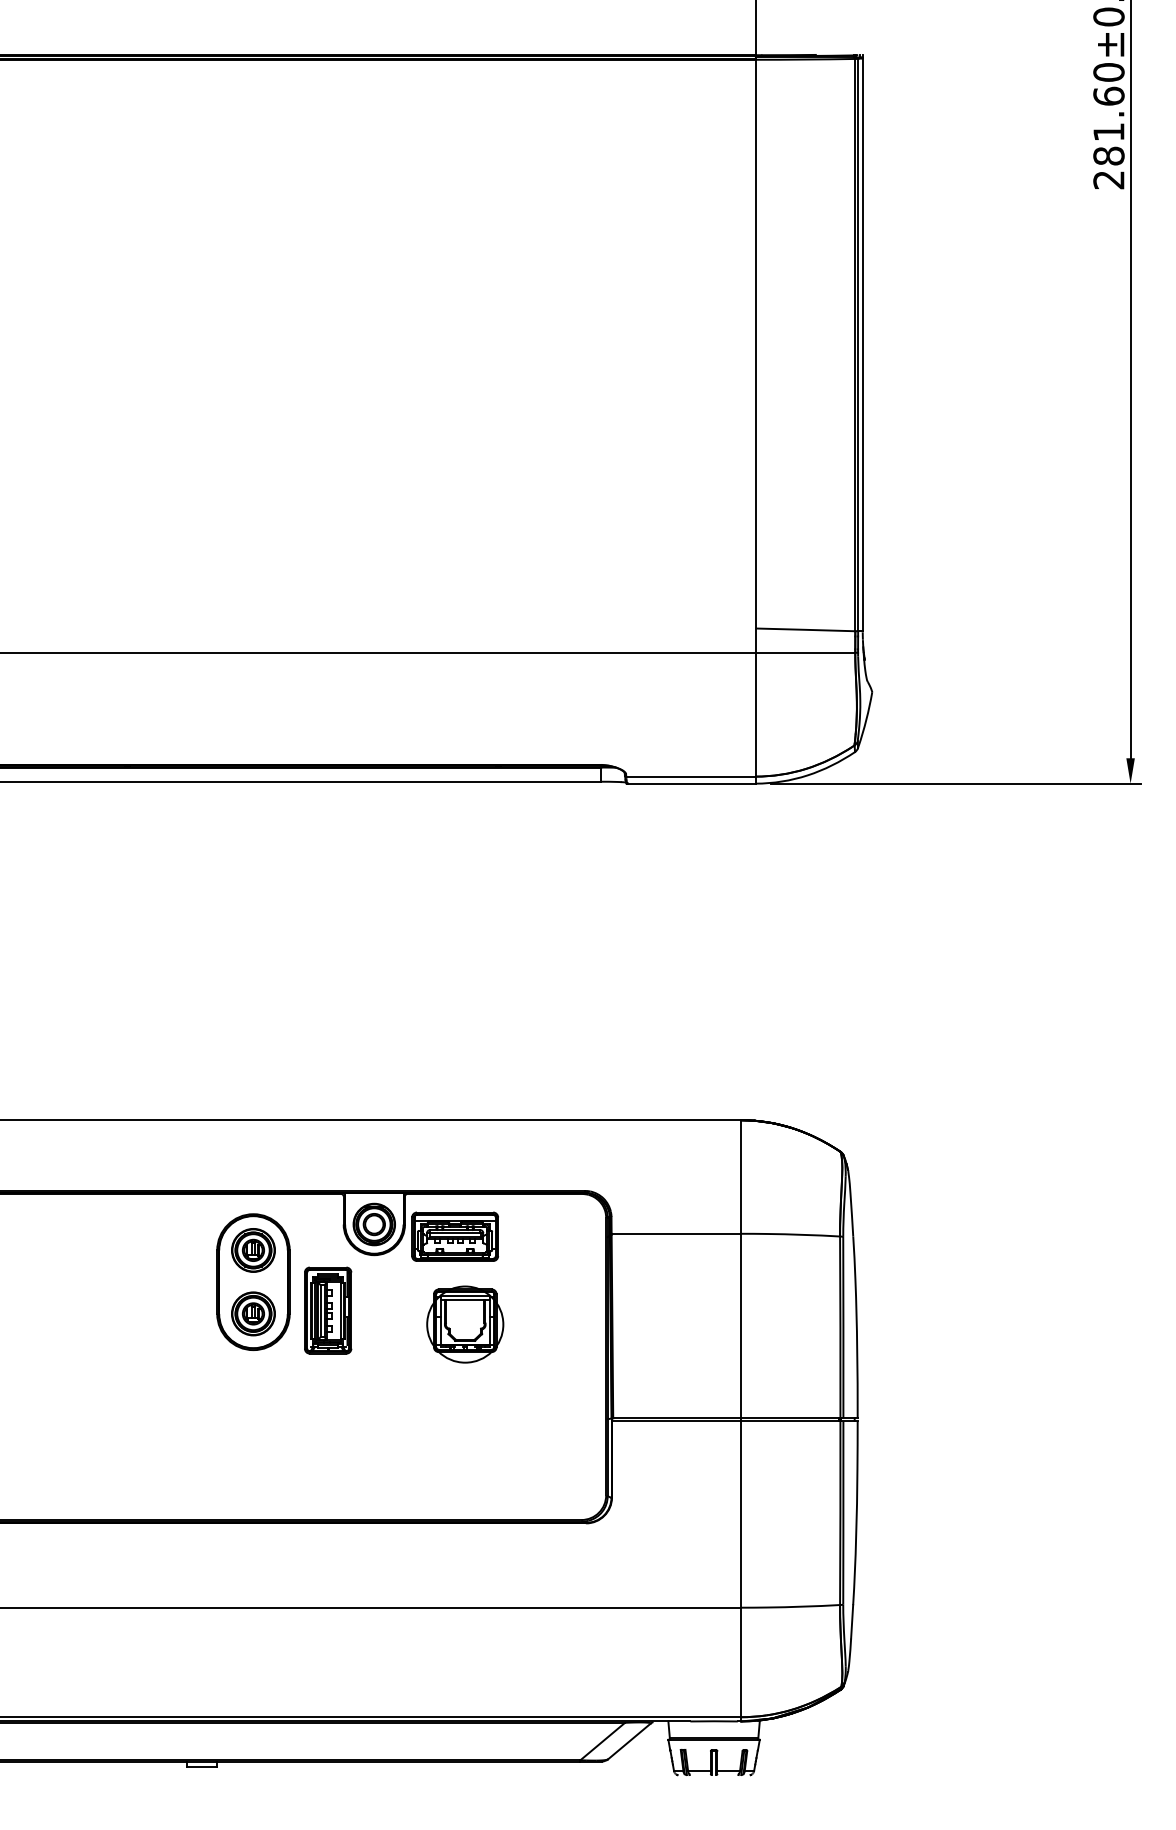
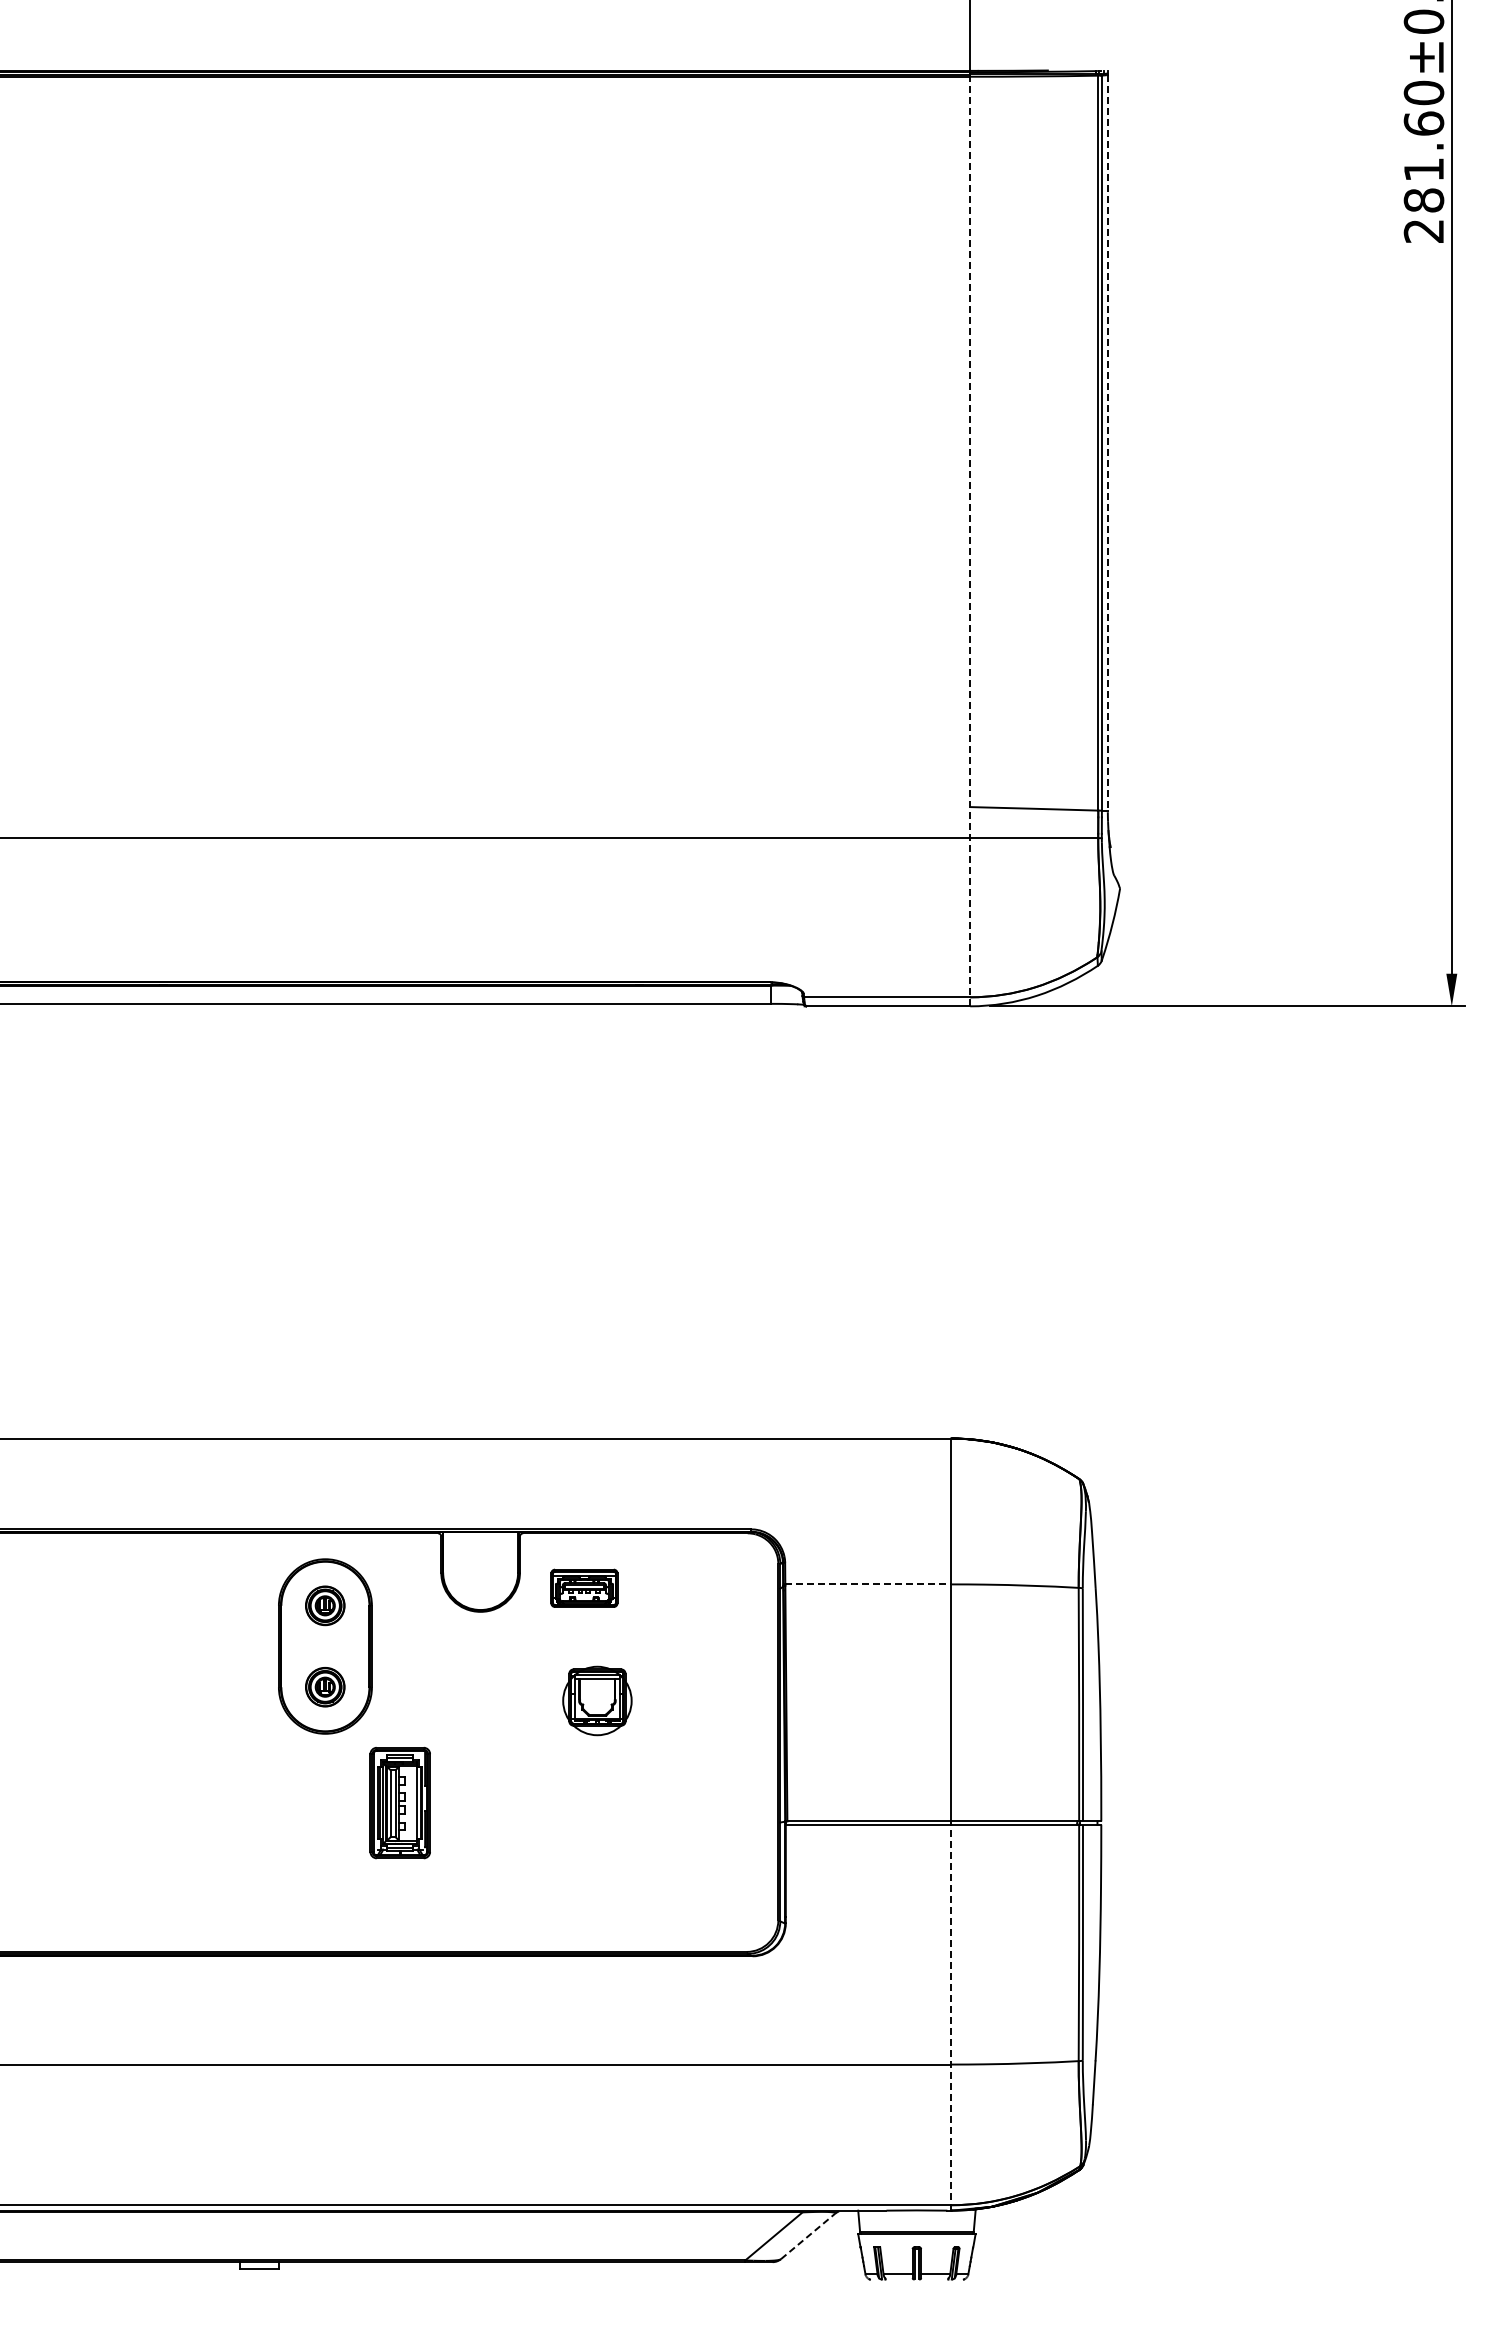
line: (862, 344) -> (1107, 442), solid -> dashed
line: (755, 420) -> (970, 540), solid -> dashed
part: (374, 1224) -> (480, 1572), removed
line: (676, 1233) -> (868, 1584), solid -> dashed
part: (455, 1236) -> (584, 1588), size x0.6
part: (252, 1250) -> (324, 1605), size x0.7
part: (327, 1310) -> (399, 1802), moved
part: (252, 1313) -> (324, 1686), size x0.7
part: (465, 1324) -> (597, 1700), size x0.7
line: (741, 1570) -> (951, 2016), solid -> dashed
line: (629, 1741) -> (808, 2236), solid -> dashed

